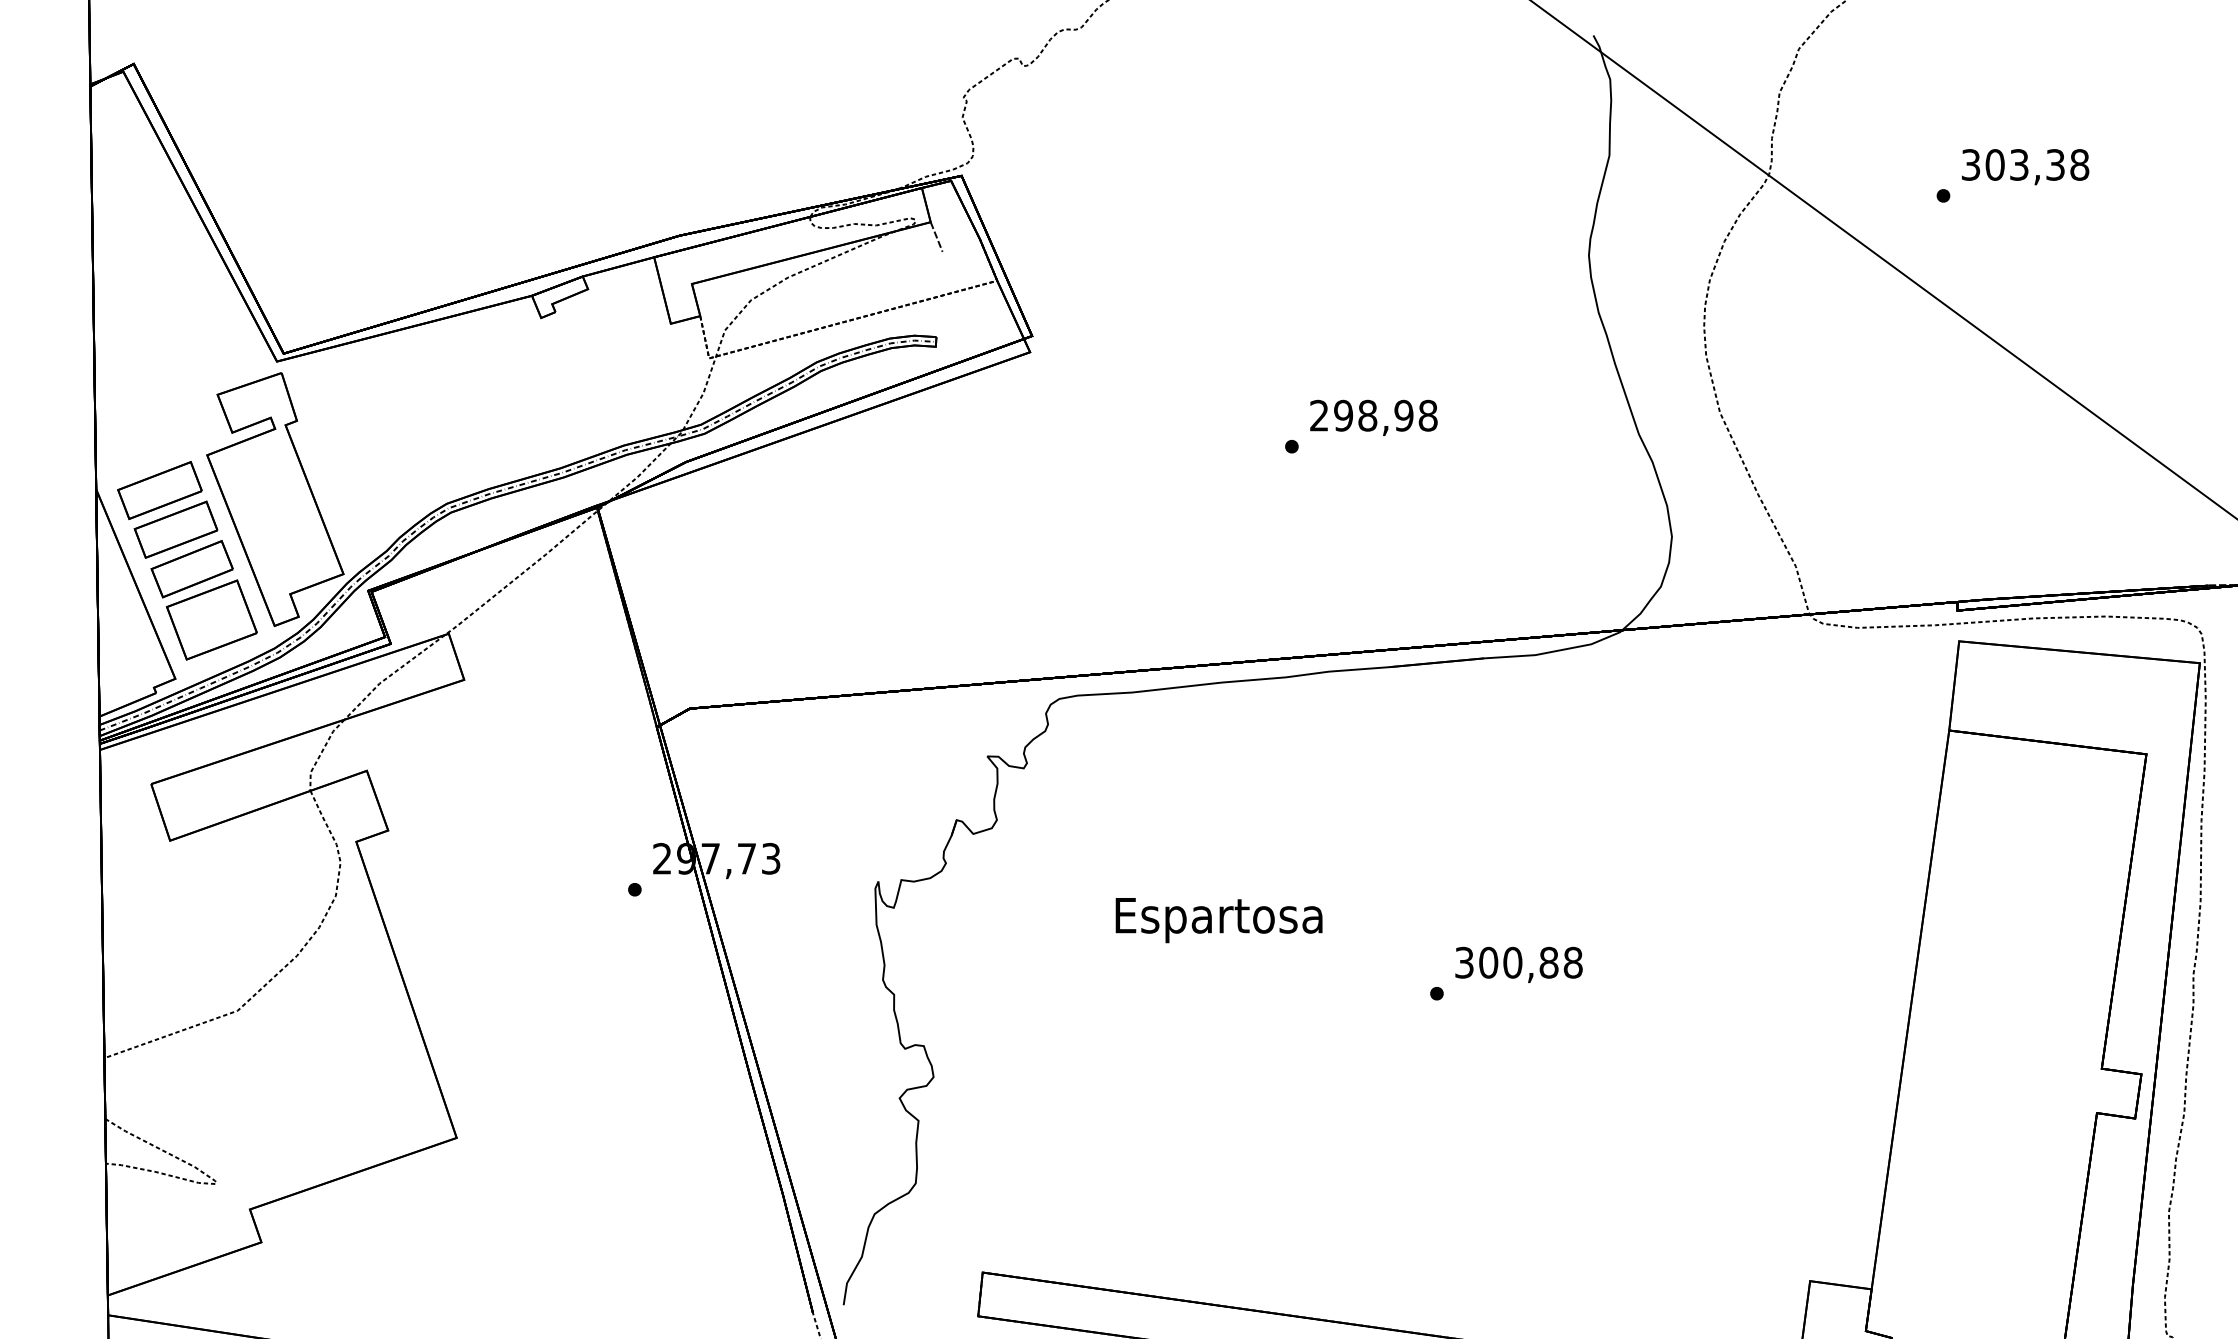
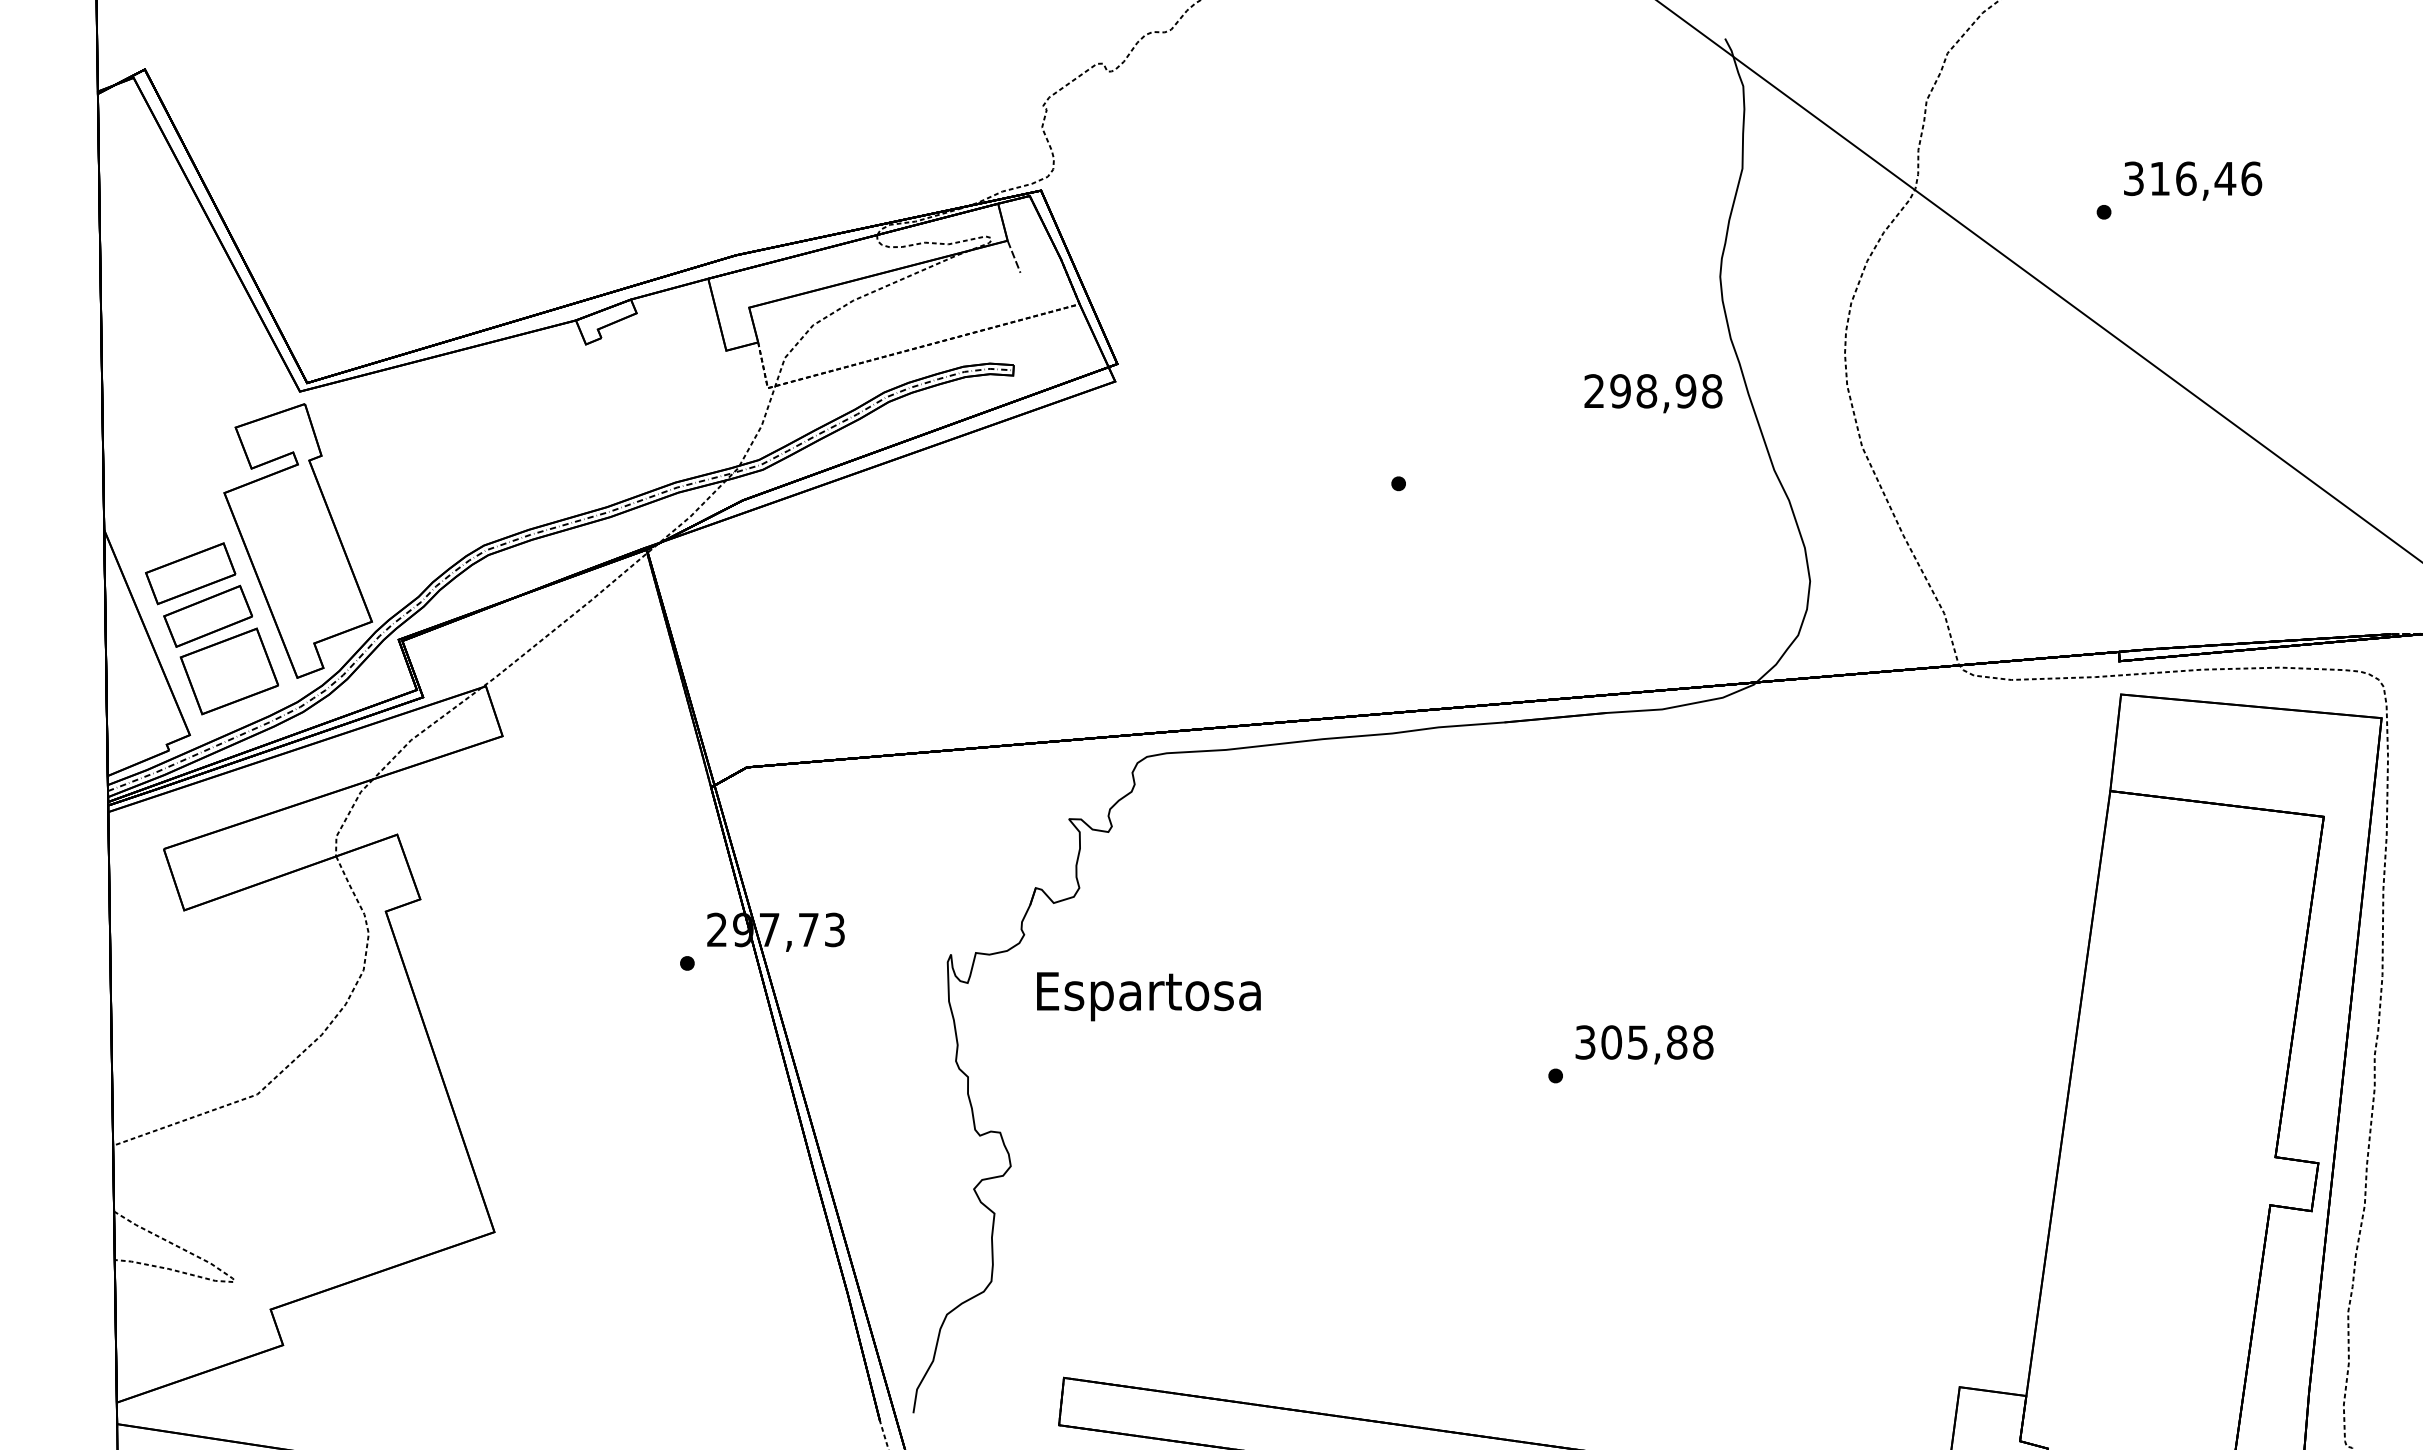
text: (2037, 164) -> (2205, 178), 303,38 -> 316,46
text: (1373, 417) -> (1653, 393), moved
part: (159, 490) -> (172, 531), removed
text: (1218, 920) -> (1148, 996), moved
text: (1512, 962) -> (1637, 1042), 300,88 -> 305,88

